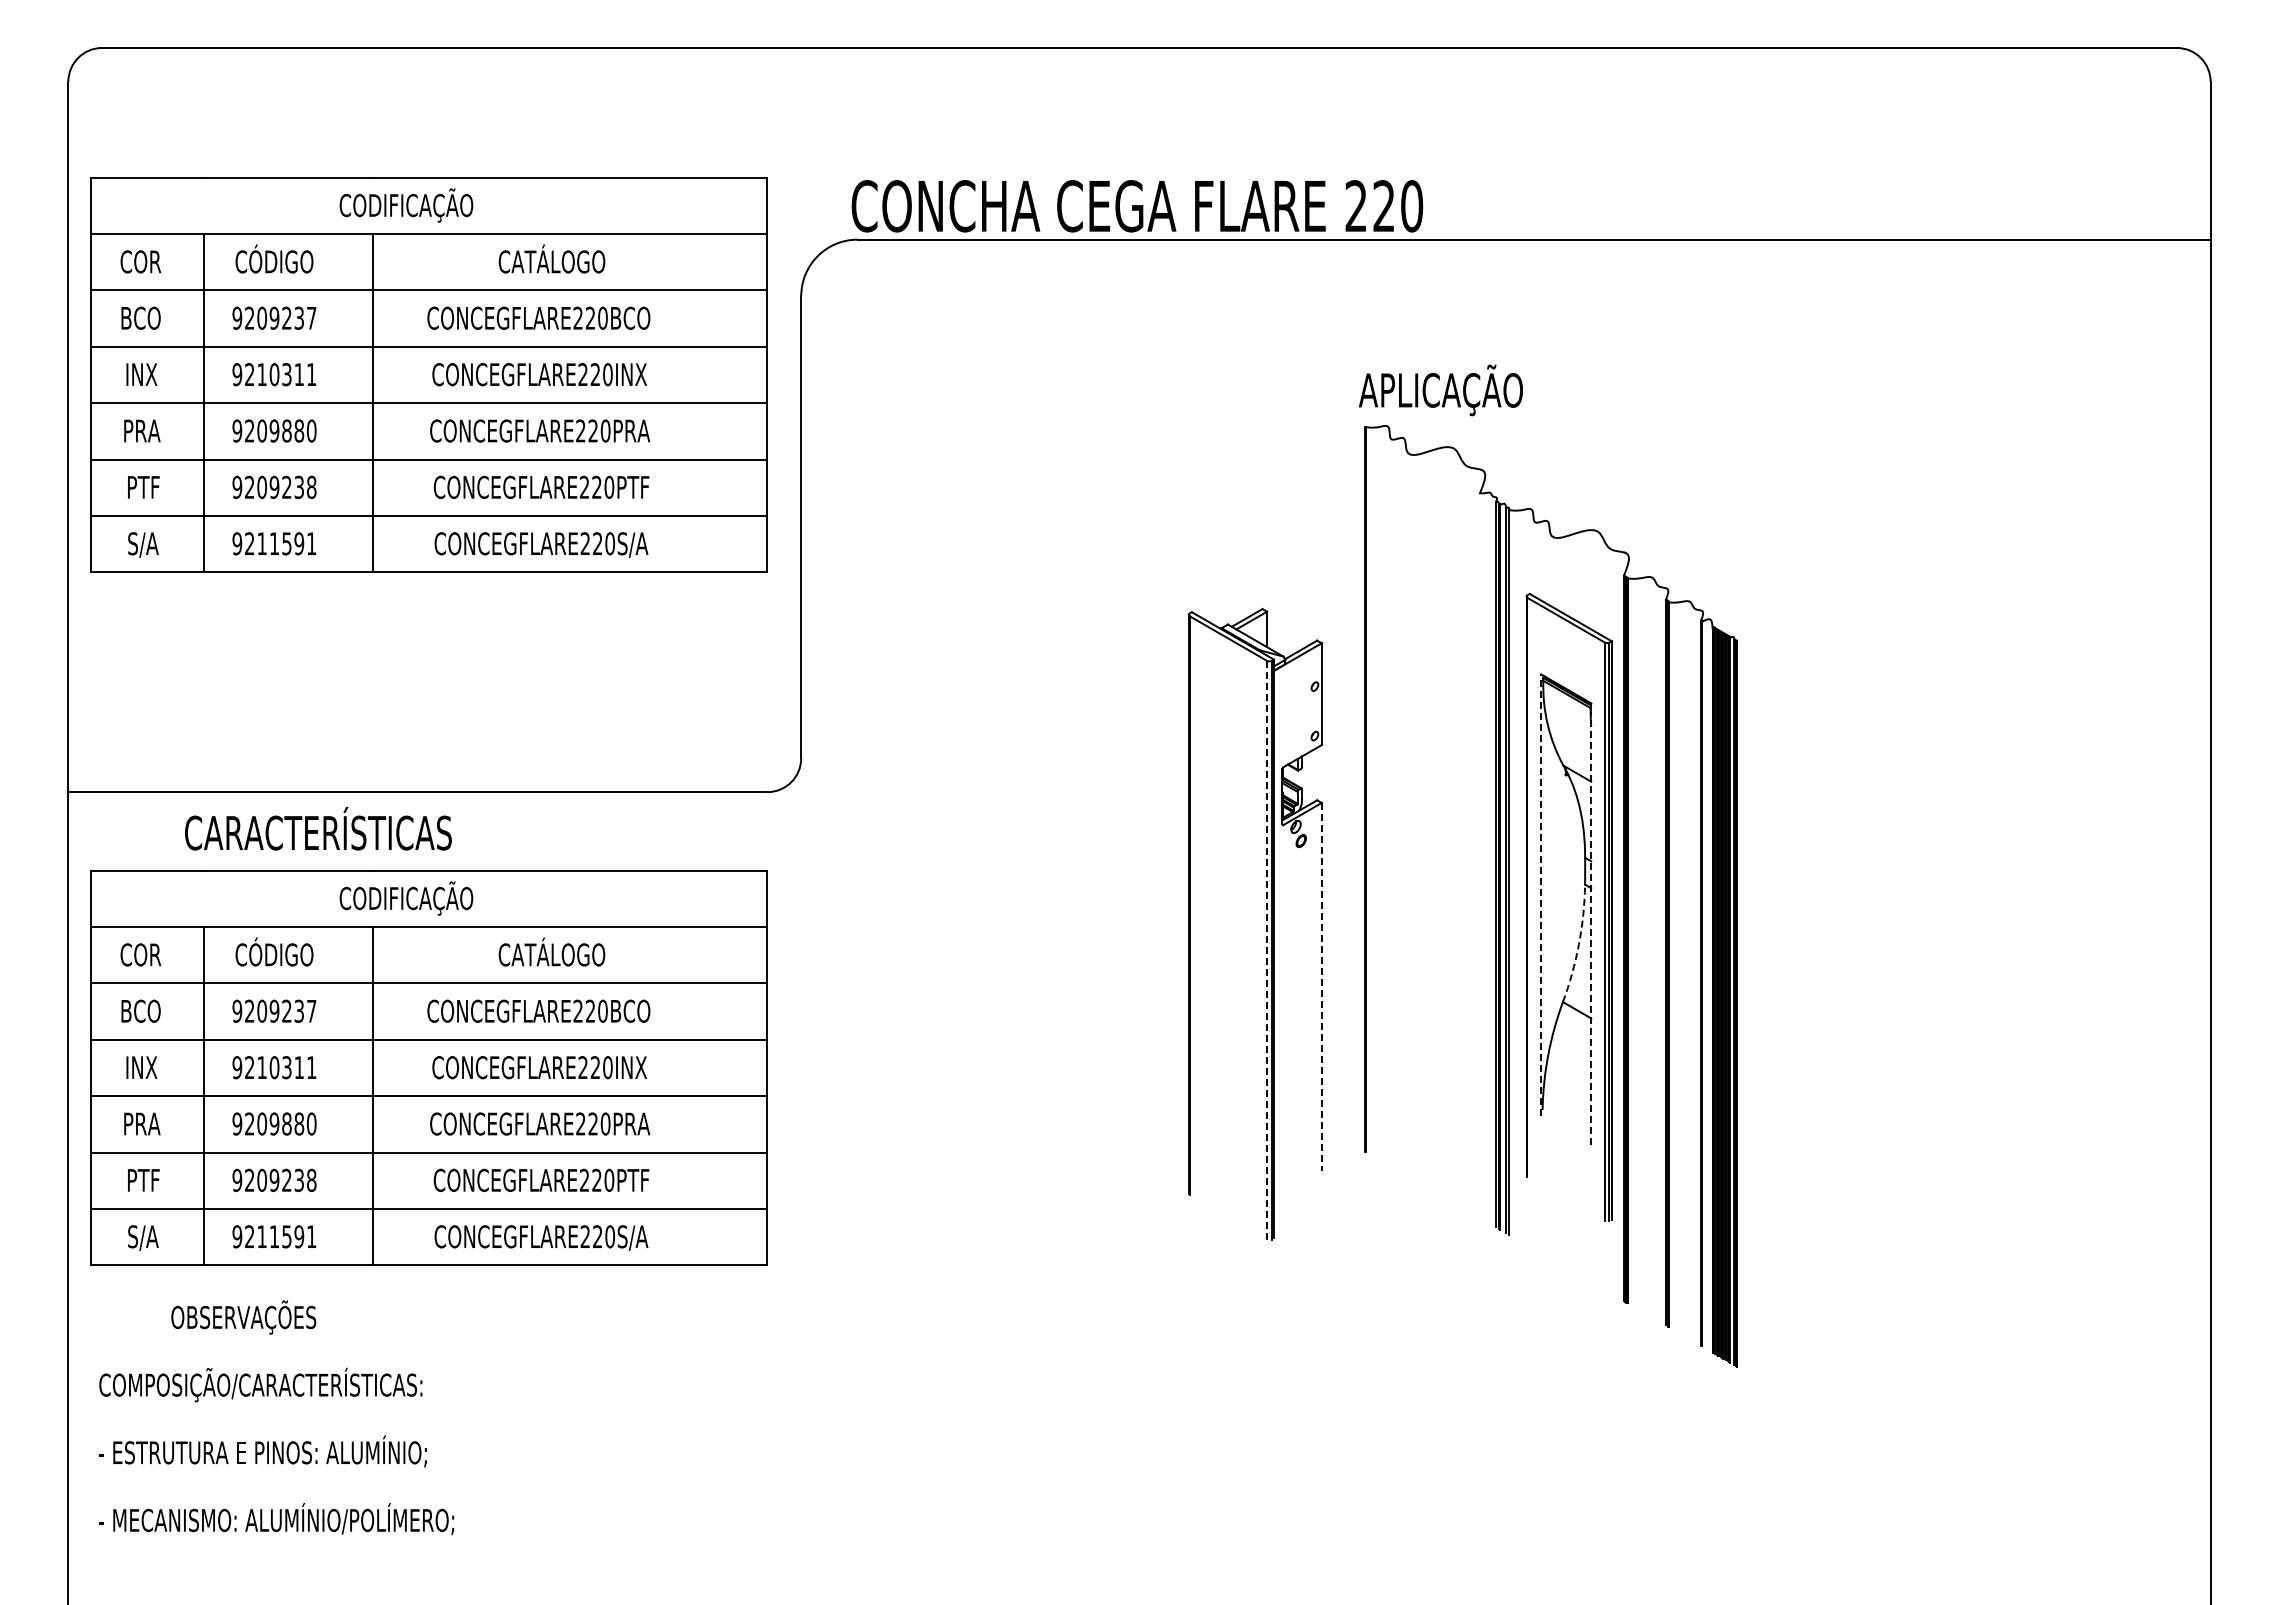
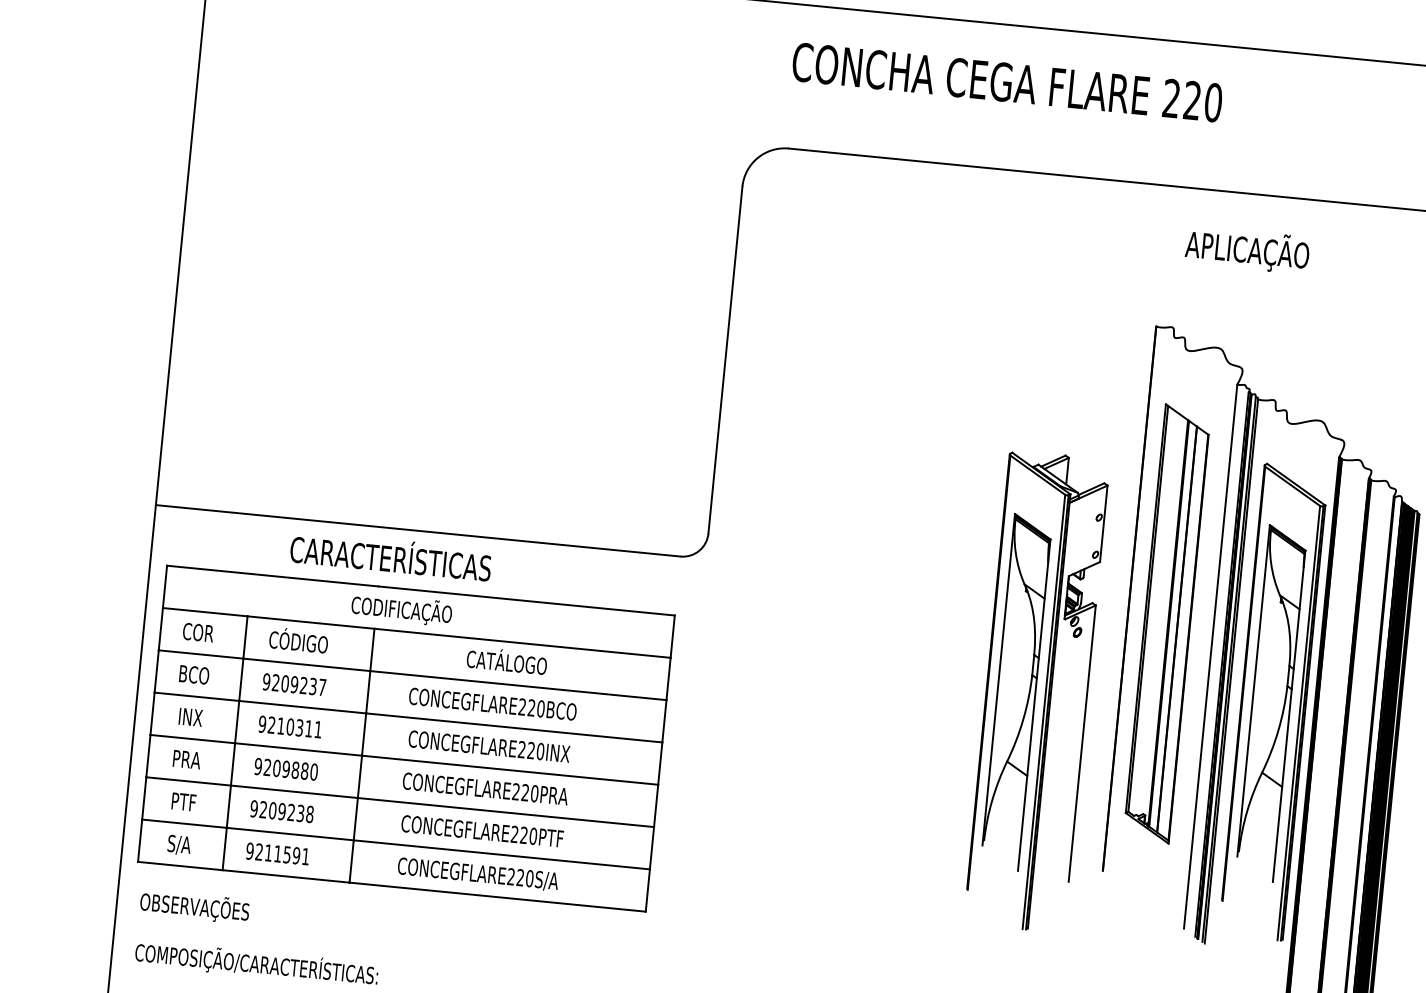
text: (1137, 206) -> (1007, 82), moved
part: (428, 374) -> (456, 218), removed
text: (1441, 390) -> (1247, 250), moved
part: (1418, 817) -> (1167, 623), added
text: (318, 828) -> (391, 555), moved
line: (1479, 855) -> (1210, 656), added
line: (1541, 895) -> (1253, 691), dashed -> solid
line: (1591, 924) -> (1289, 716), dashed -> solid
part: (1228, 927) -> (1016, 692), added
arc: (1578, 944) -> (1278, 730), dashed -> solid
line: (1267, 950) -> (1044, 712), dashed -> solid
line: (1321, 987) -> (1082, 743), dashed -> solid
text: (243, 1317) -> (194, 906), moved

